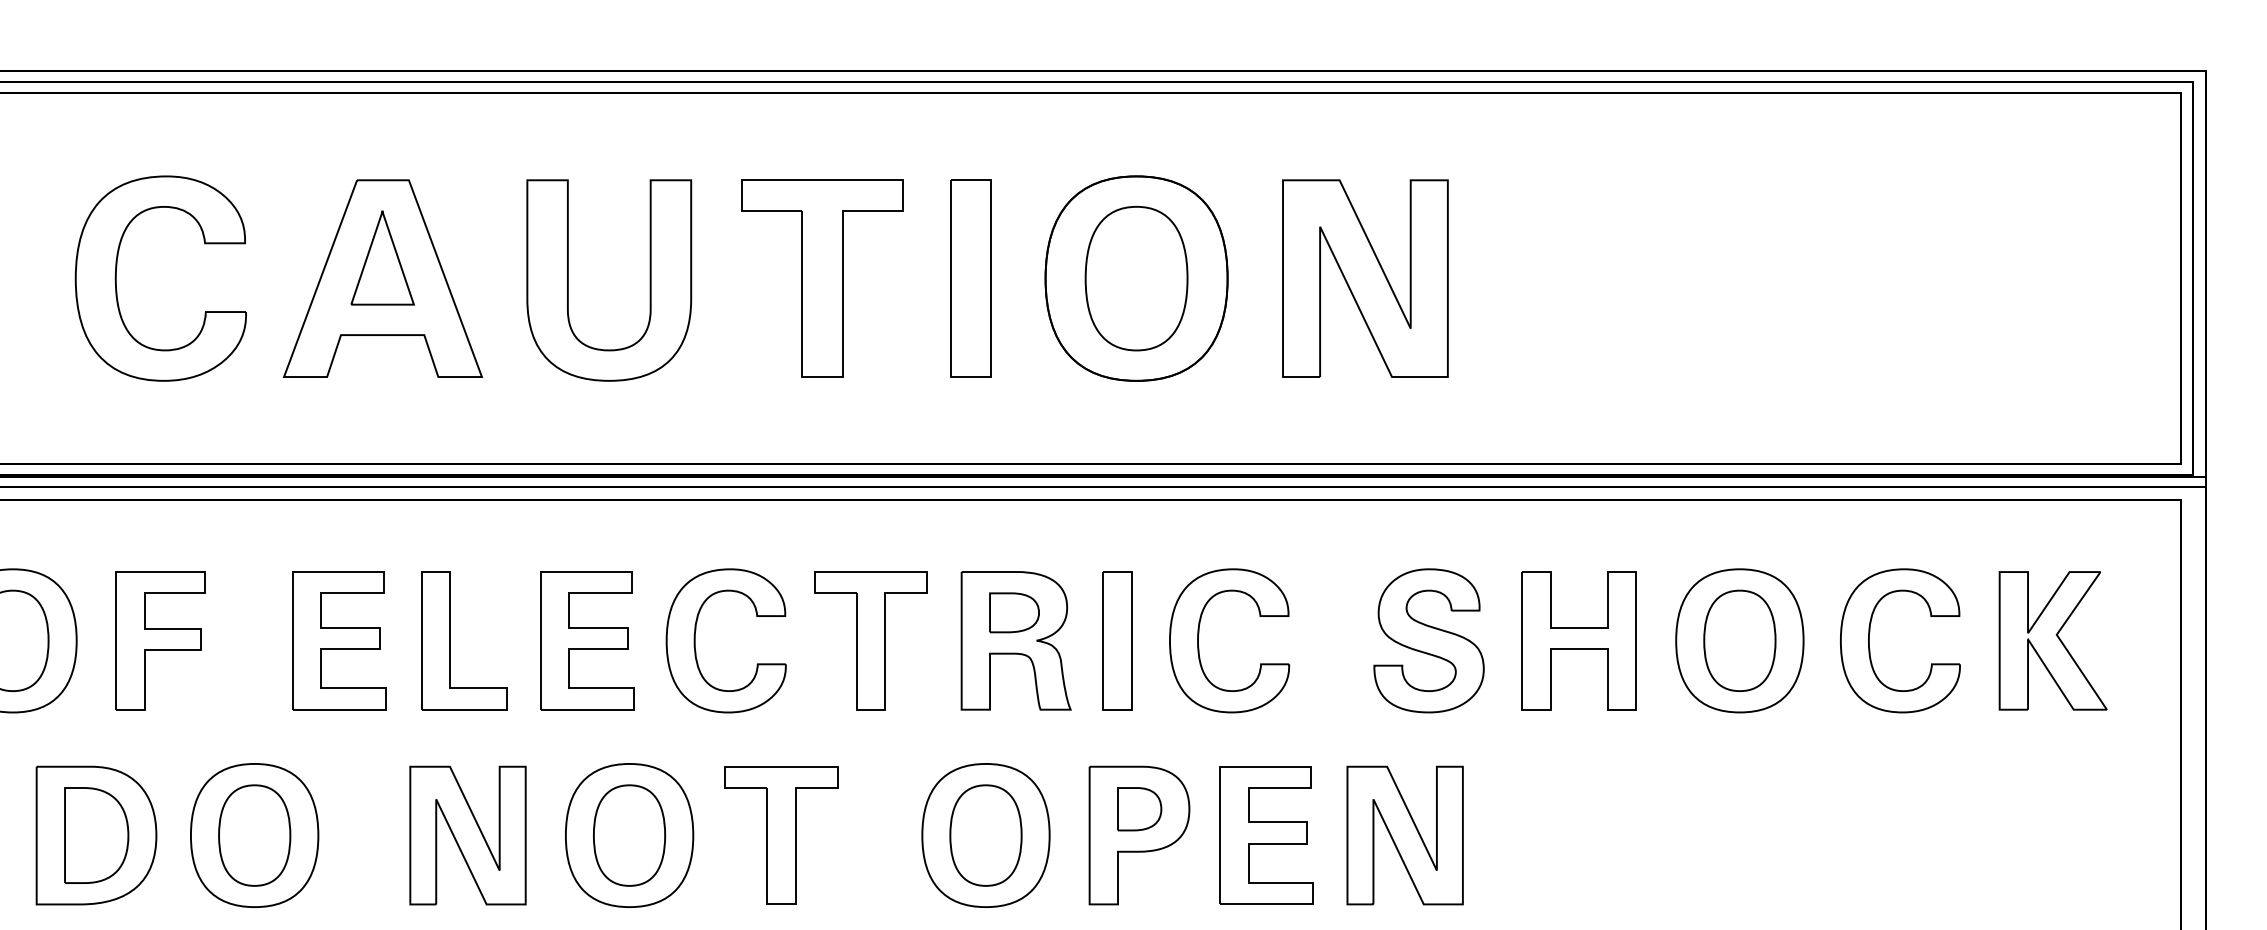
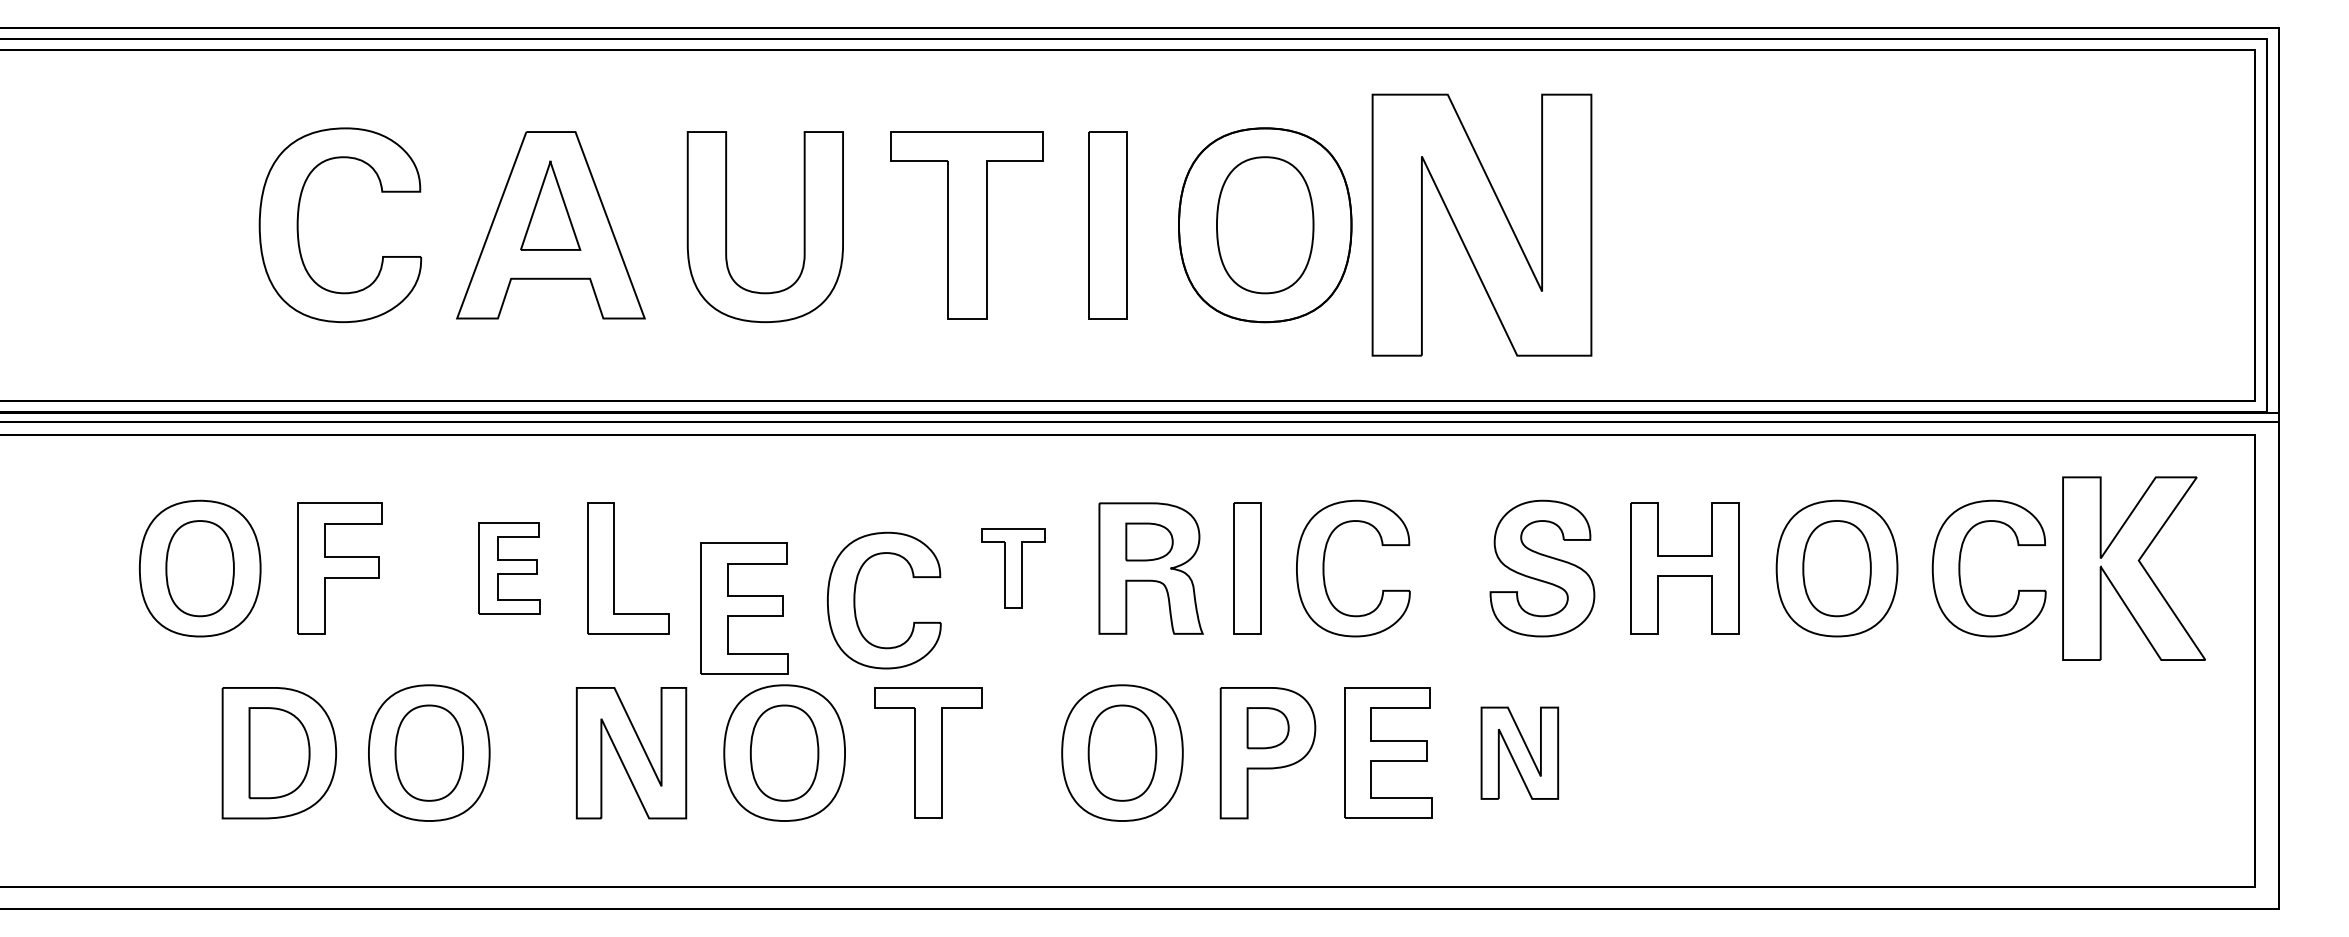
part: (1365, 278) -> (1482, 225), size x1.4
part: (339, 640) -> (509, 568), size x0.7
part: (587, 640) -> (744, 608), moved
part: (695, 640) -> (855, 600), moved
part: (871, 640) -> (1013, 568), size x0.6
part: (2052, 640) -> (2133, 568), size x1.4
part: (1404, 835) -> (1519, 753), size x0.7

